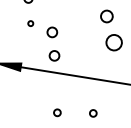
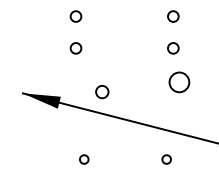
circle: (107, 16) -> (173, 48), size x0.71
circle: (30, 23) -> (75, 48), size x1.67
circle: (52, 32) -> (102, 62), removed
circle: (57, 112) -> (84, 159), moved
circle: (93, 113) -> (166, 159), moved

